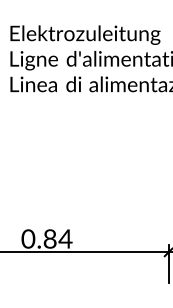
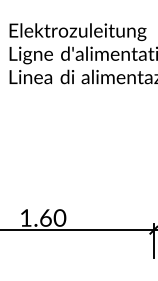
text: (46, 238) -> (42, 217), 0.84 -> 1.60

